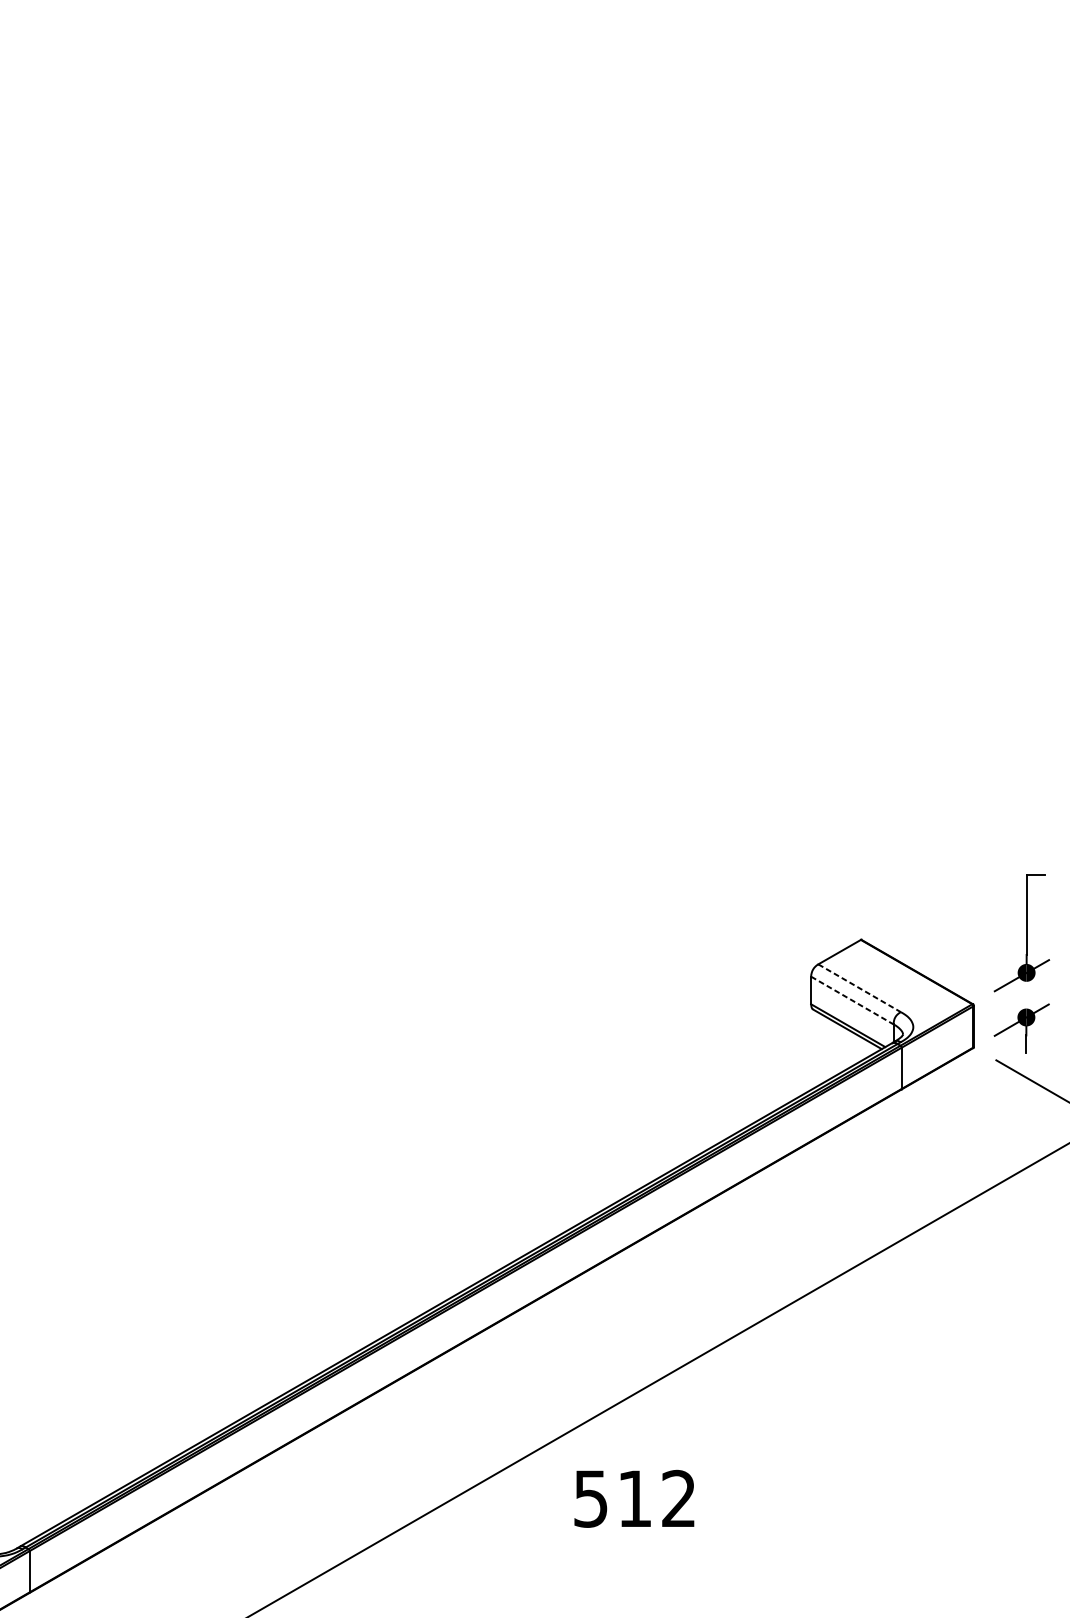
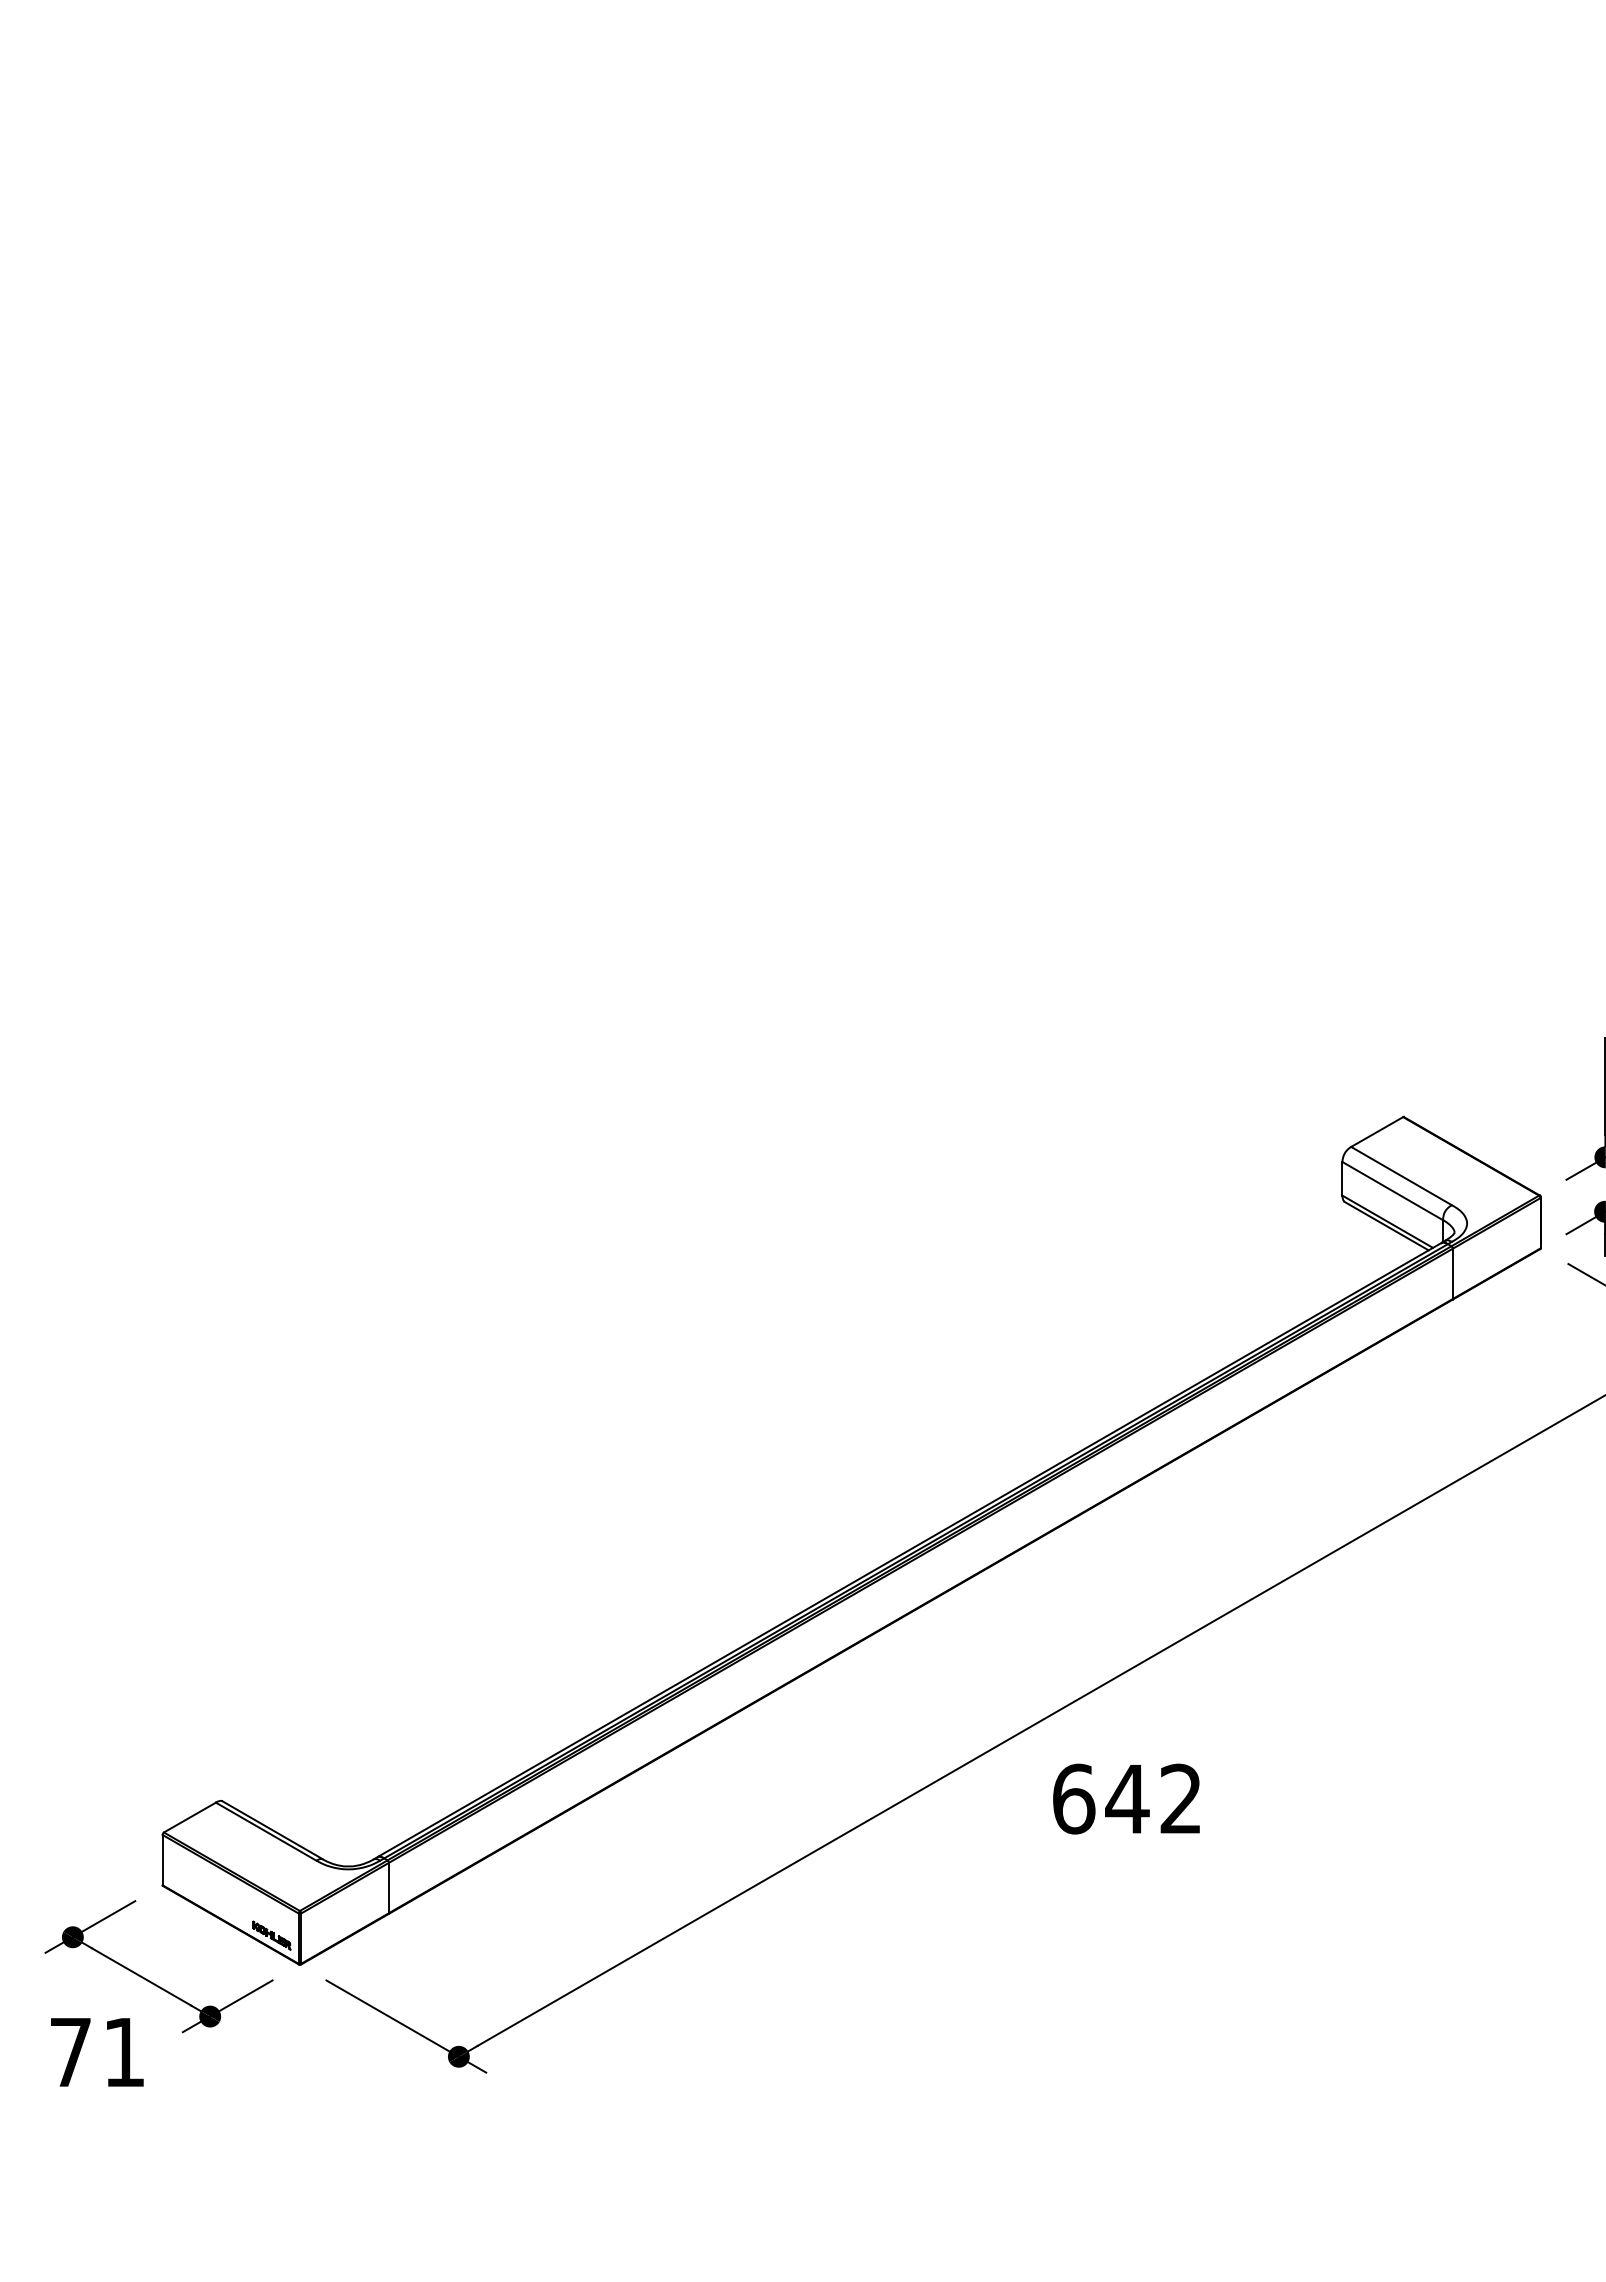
line: (859, 988) -> (1401, 1176), dashed -> solid
line: (852, 1000) -> (1393, 1191), dashed -> solid
text: (613, 1498) -> (1101, 1798), 512 -> 642

